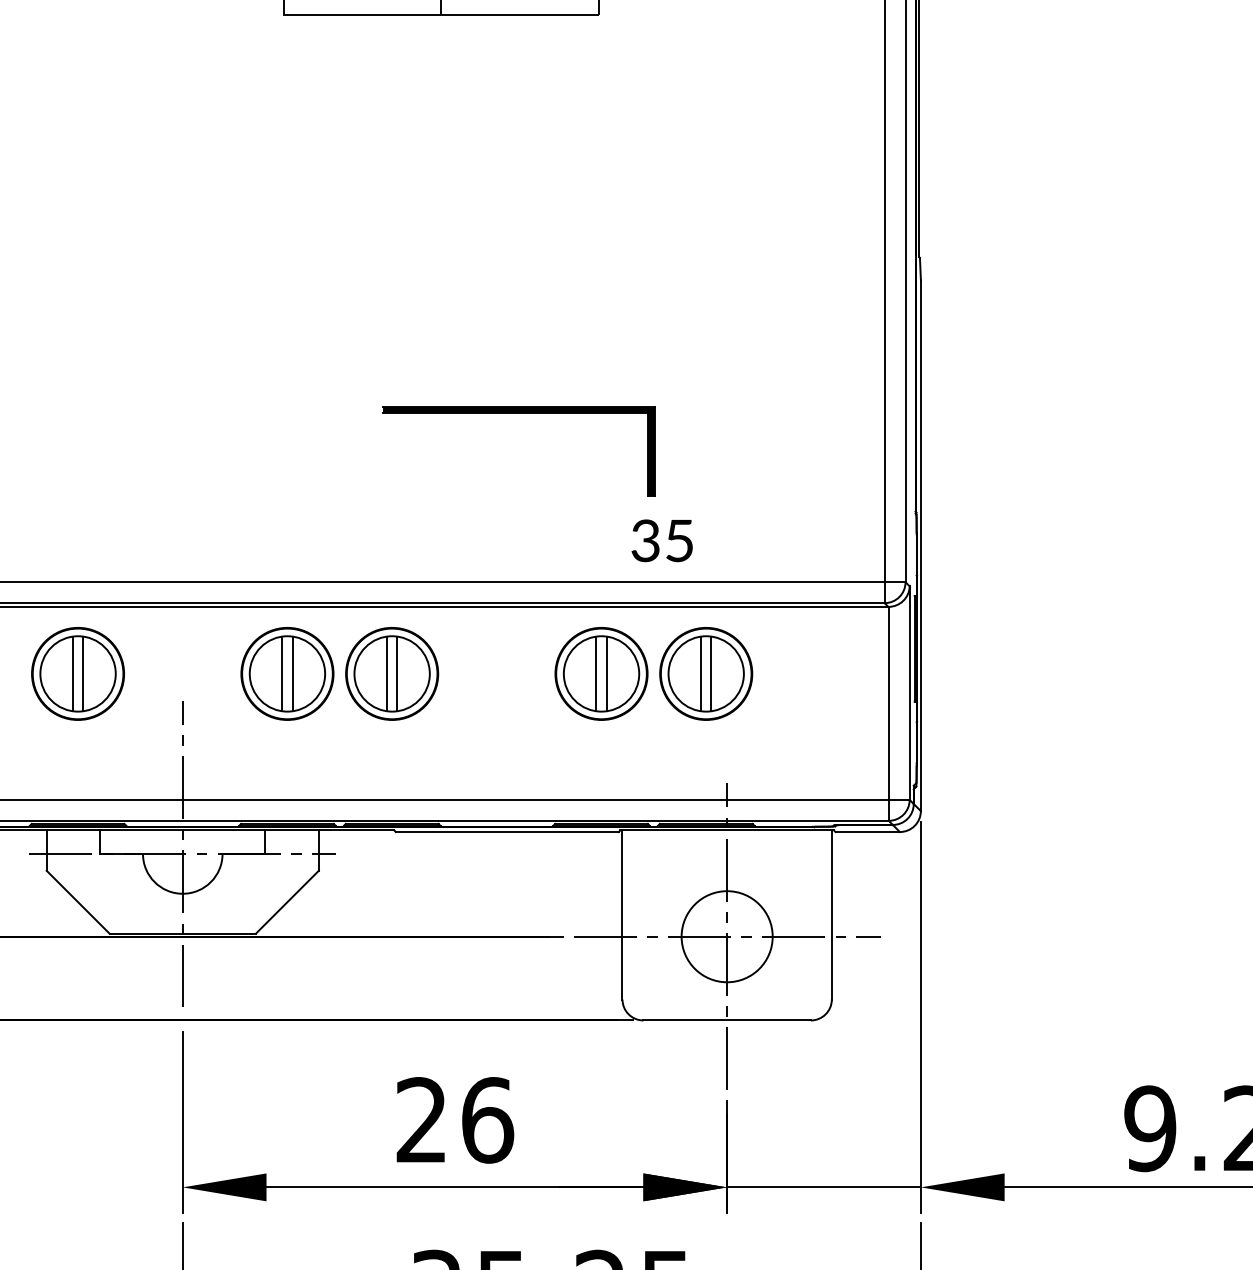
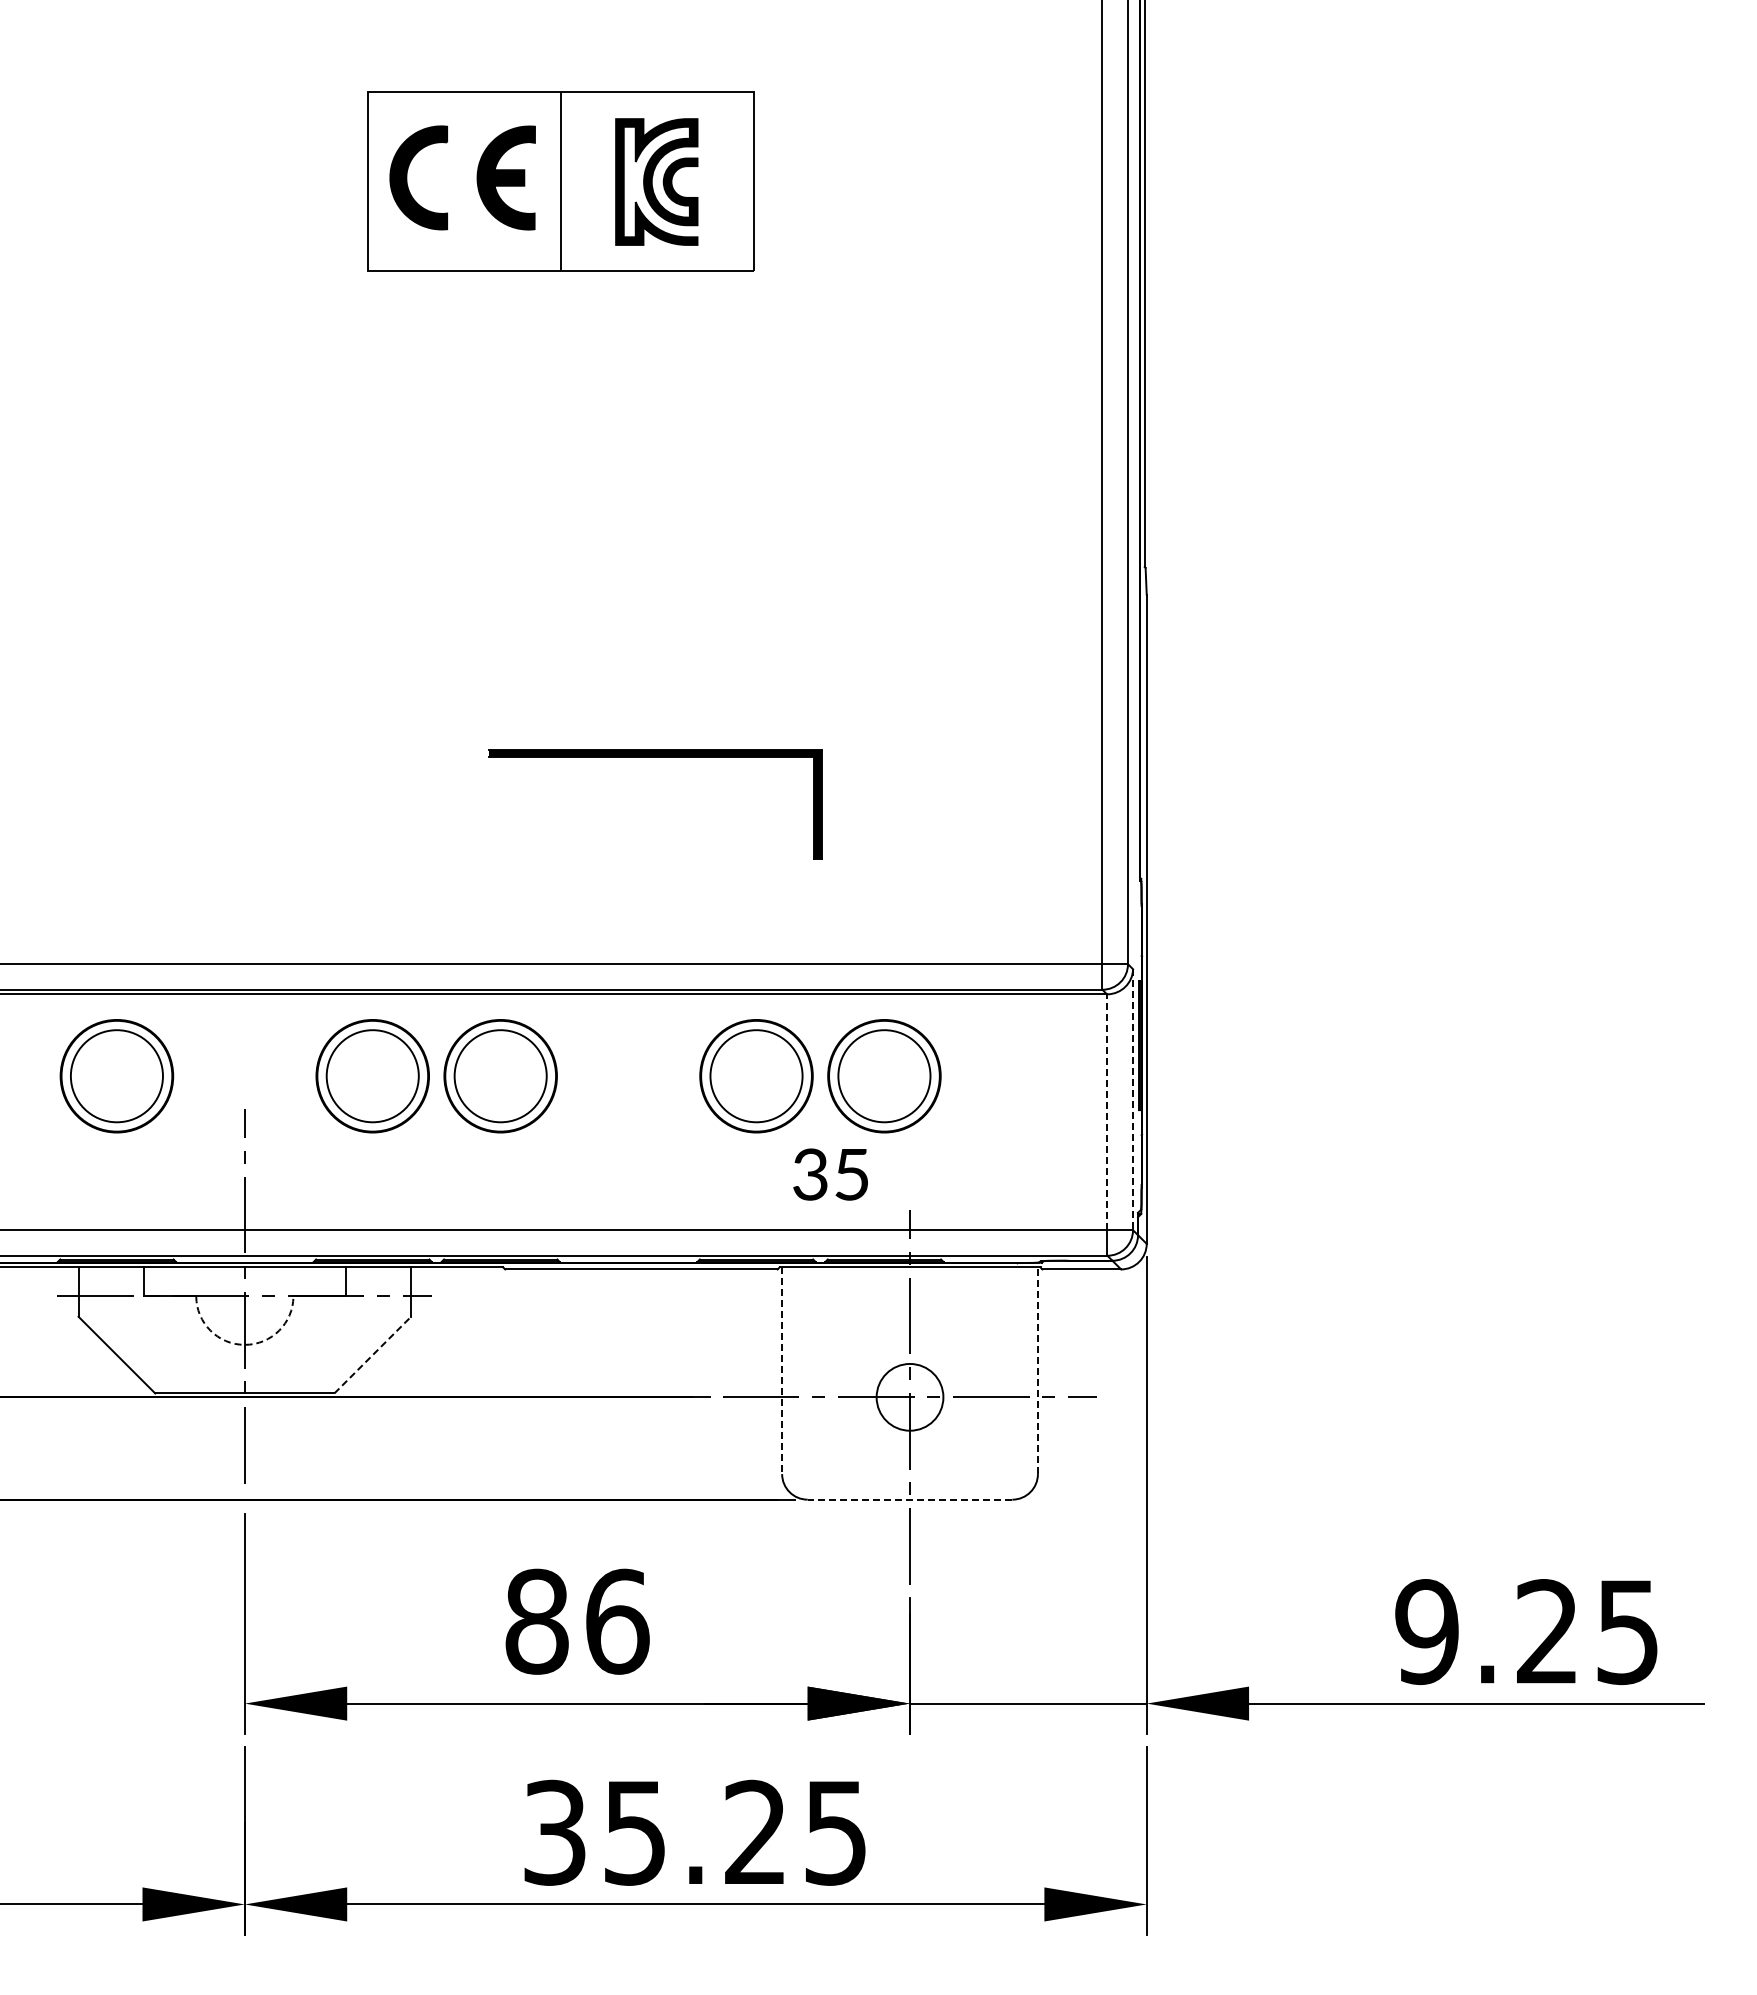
text: (662, 540) -> (830, 1174), moved
line: (72, 673) -> (110, 1075), removed
line: (83, 673) -> (123, 1075), removed
line: (282, 673) -> (366, 1075), removed
line: (292, 673) -> (379, 1075), removed
line: (387, 673) -> (494, 1075), removed
line: (397, 673) -> (507, 1075), removed
line: (596, 673) -> (750, 1075), removed
line: (606, 673) -> (762, 1075), removed
line: (701, 673) -> (878, 1075), removed
line: (711, 673) -> (890, 1075), removed
line: (910, 693) -> (1133, 1100), solid -> dashed
line: (888, 703) -> (1107, 1112), solid -> dashed
arc: (182, 893) -> (244, 1344), solid -> dashed
line: (288, 901) -> (373, 1354), solid -> dashed
line: (831, 914) -> (1037, 1370), solid -> dashed
line: (622, 915) -> (782, 1371), solid -> dashed
circle: (726, 936) -> (909, 1396), size x0.6
line: (726, 1020) -> (909, 1499), solid -> dashed
text: (421, 1120) -> (536, 1621), 26 -> 86

